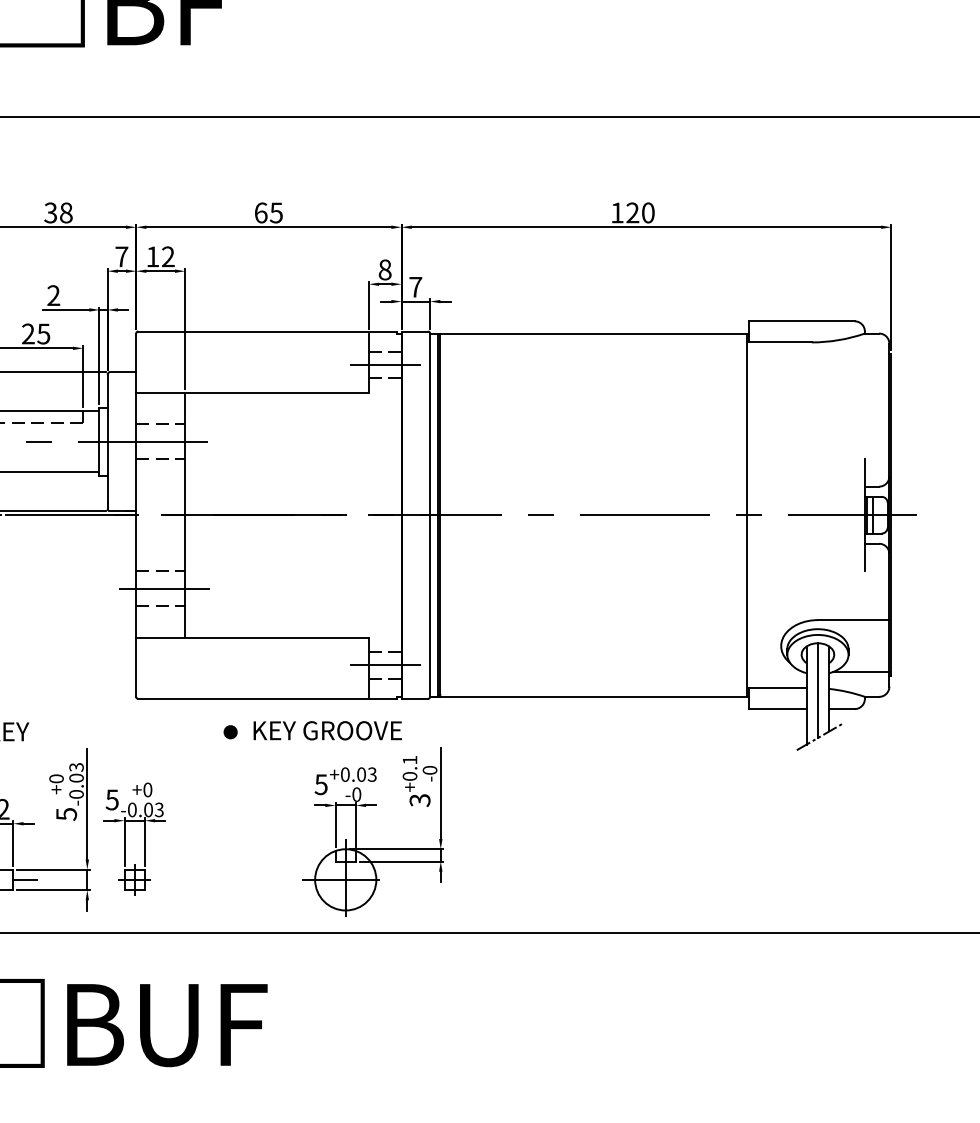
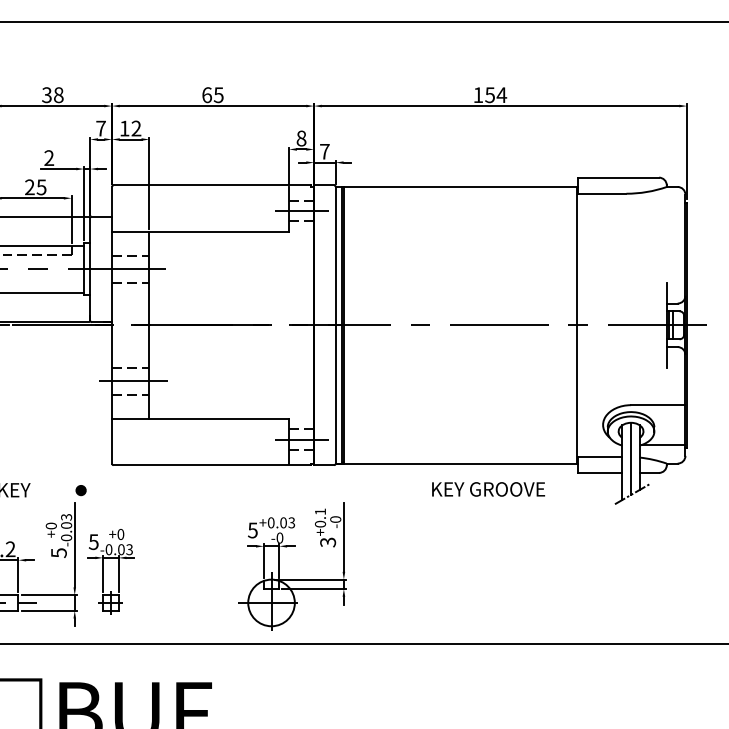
text: (640, 212) -> (495, 94), 120 -> 154
text: (327, 730) -> (488, 489), moved
part: (230, 732) -> (81, 490), moved

